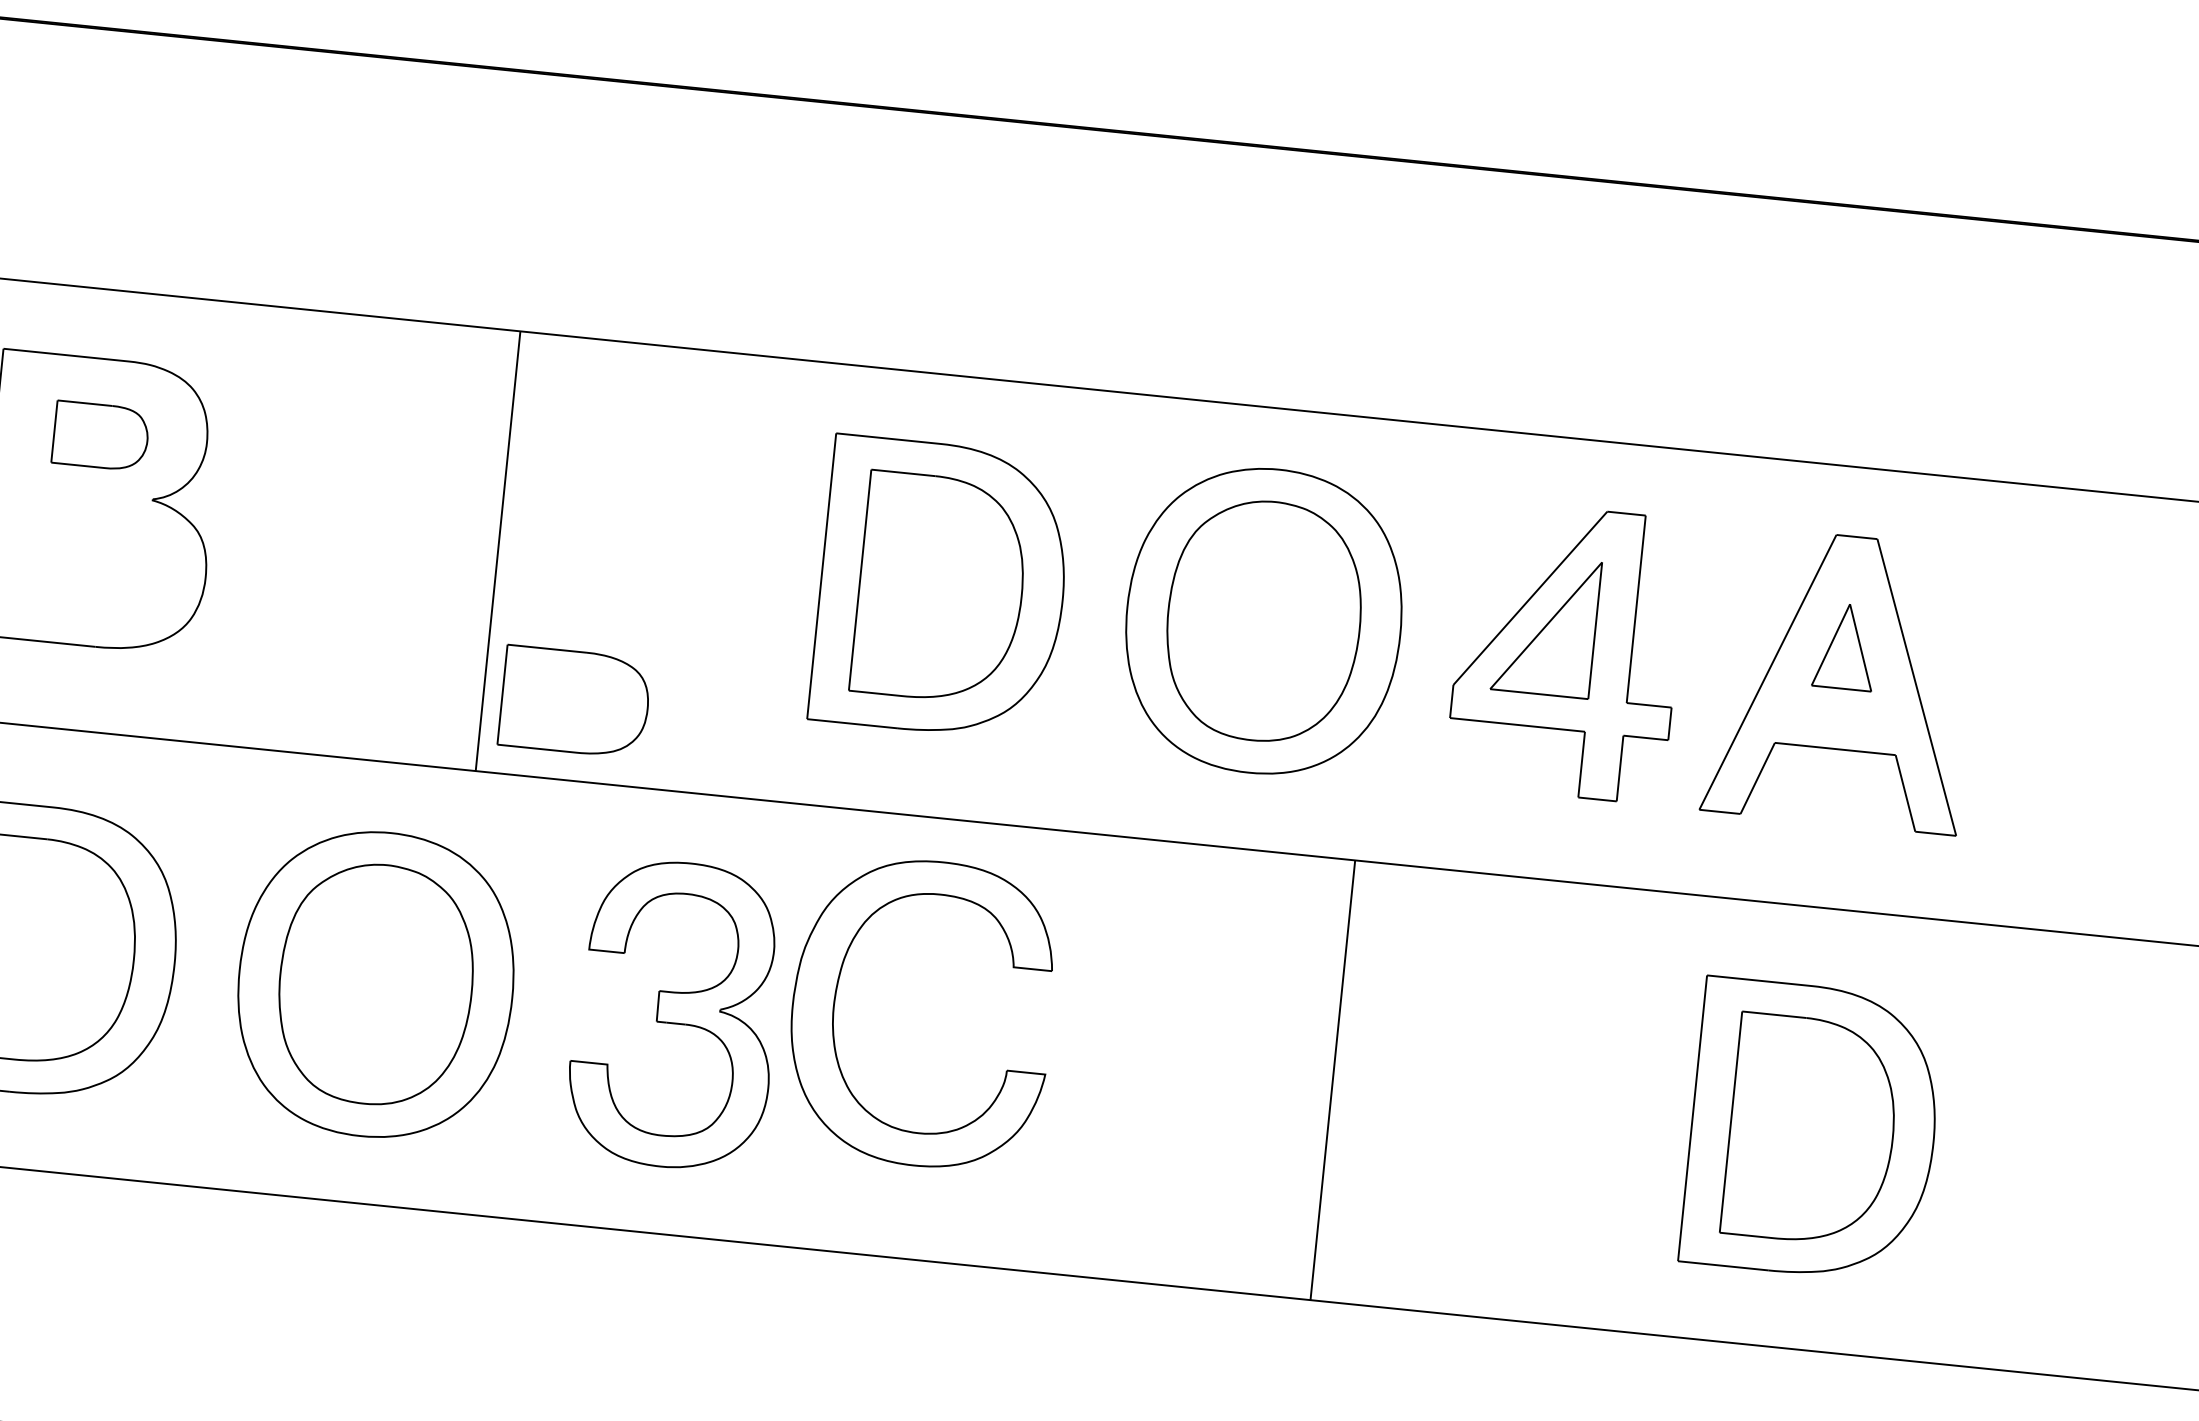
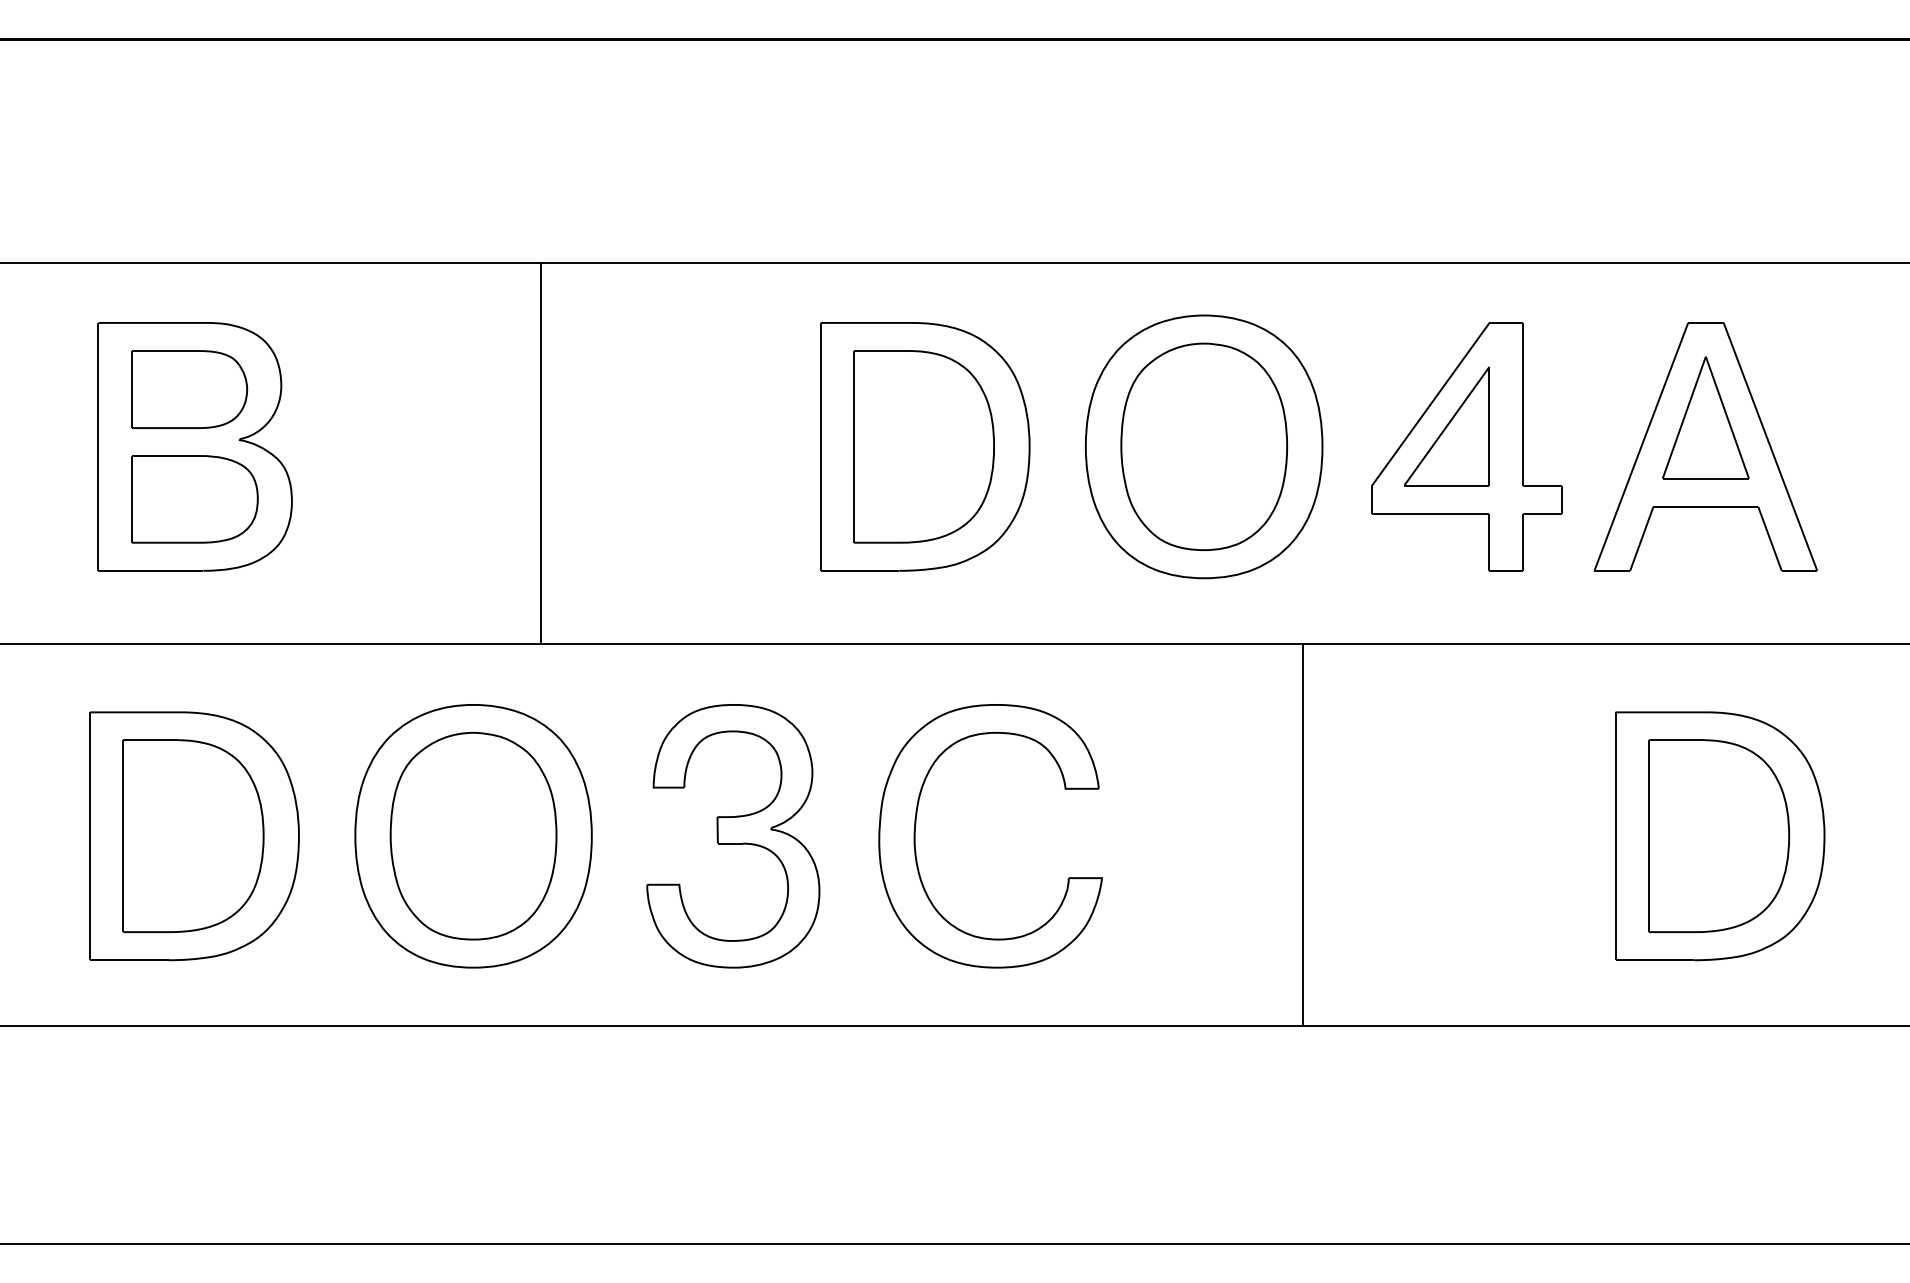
part: (100, 436) -> (189, 389), size x1.43
part: (1845, 645) -> (1705, 417), size x1.67
part: (574, 702) -> (194, 499), moved
part: (837, 990) -> (916, 824), moved

